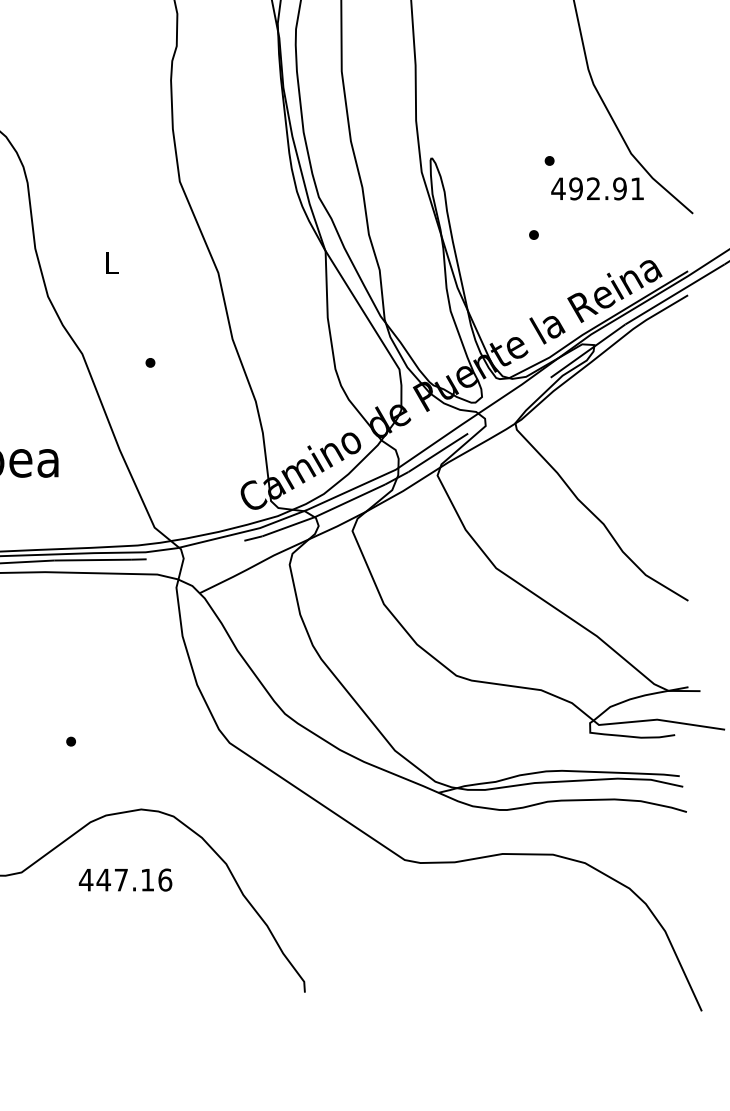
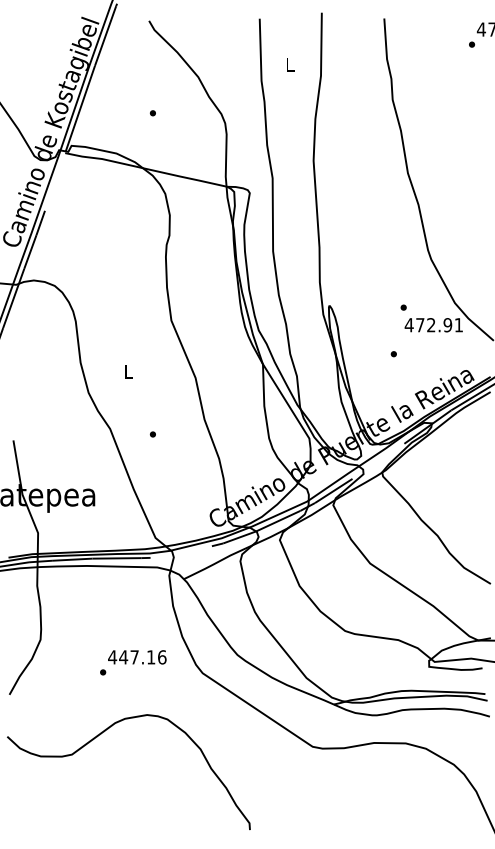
text: (576, 189) -> (420, 325), 492.91 -> 472.91
text: (125, 880) -> (137, 657), moved

